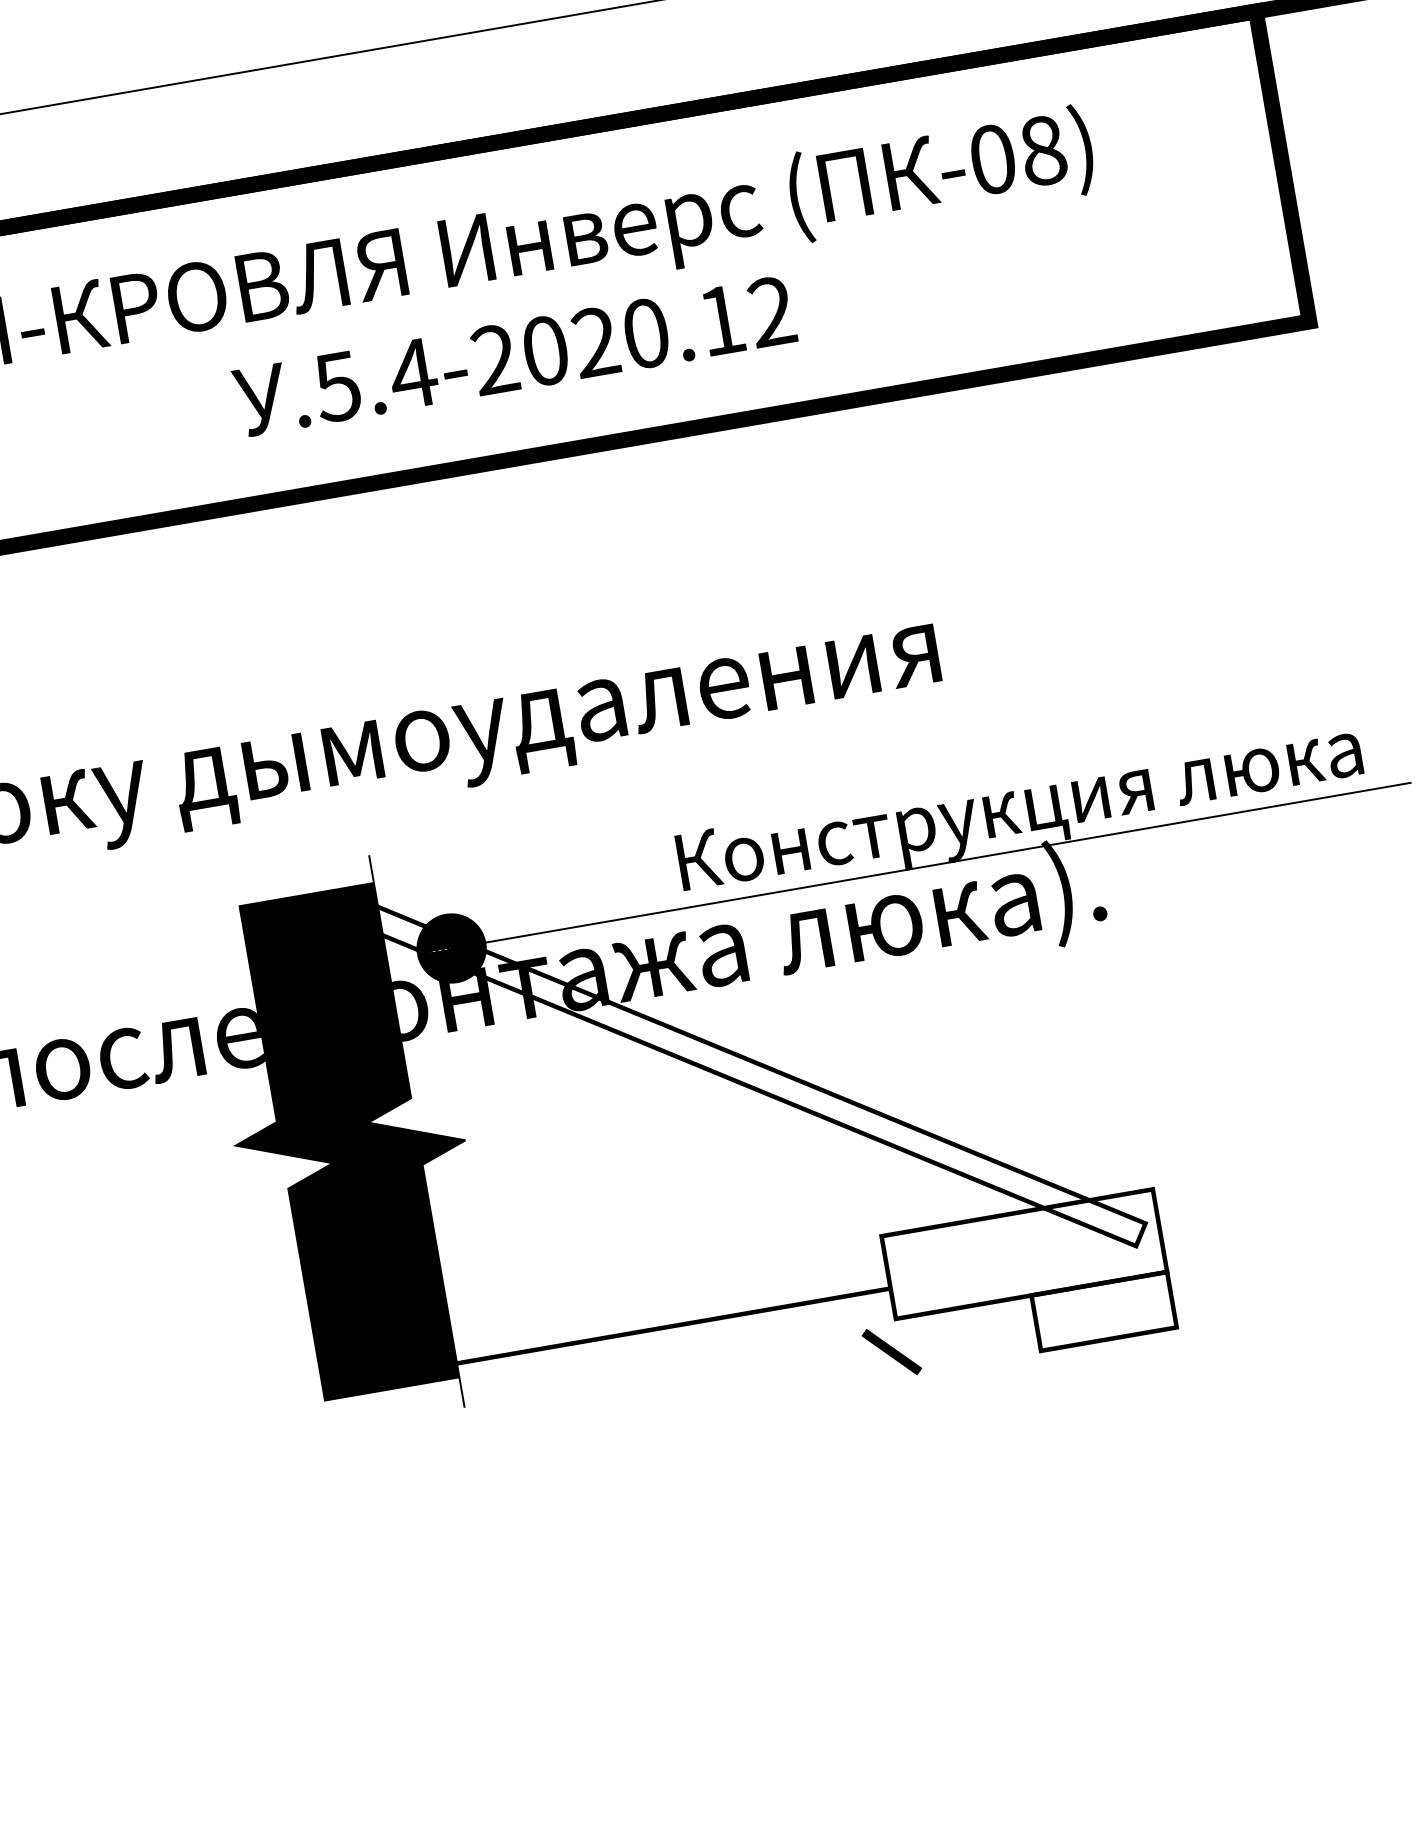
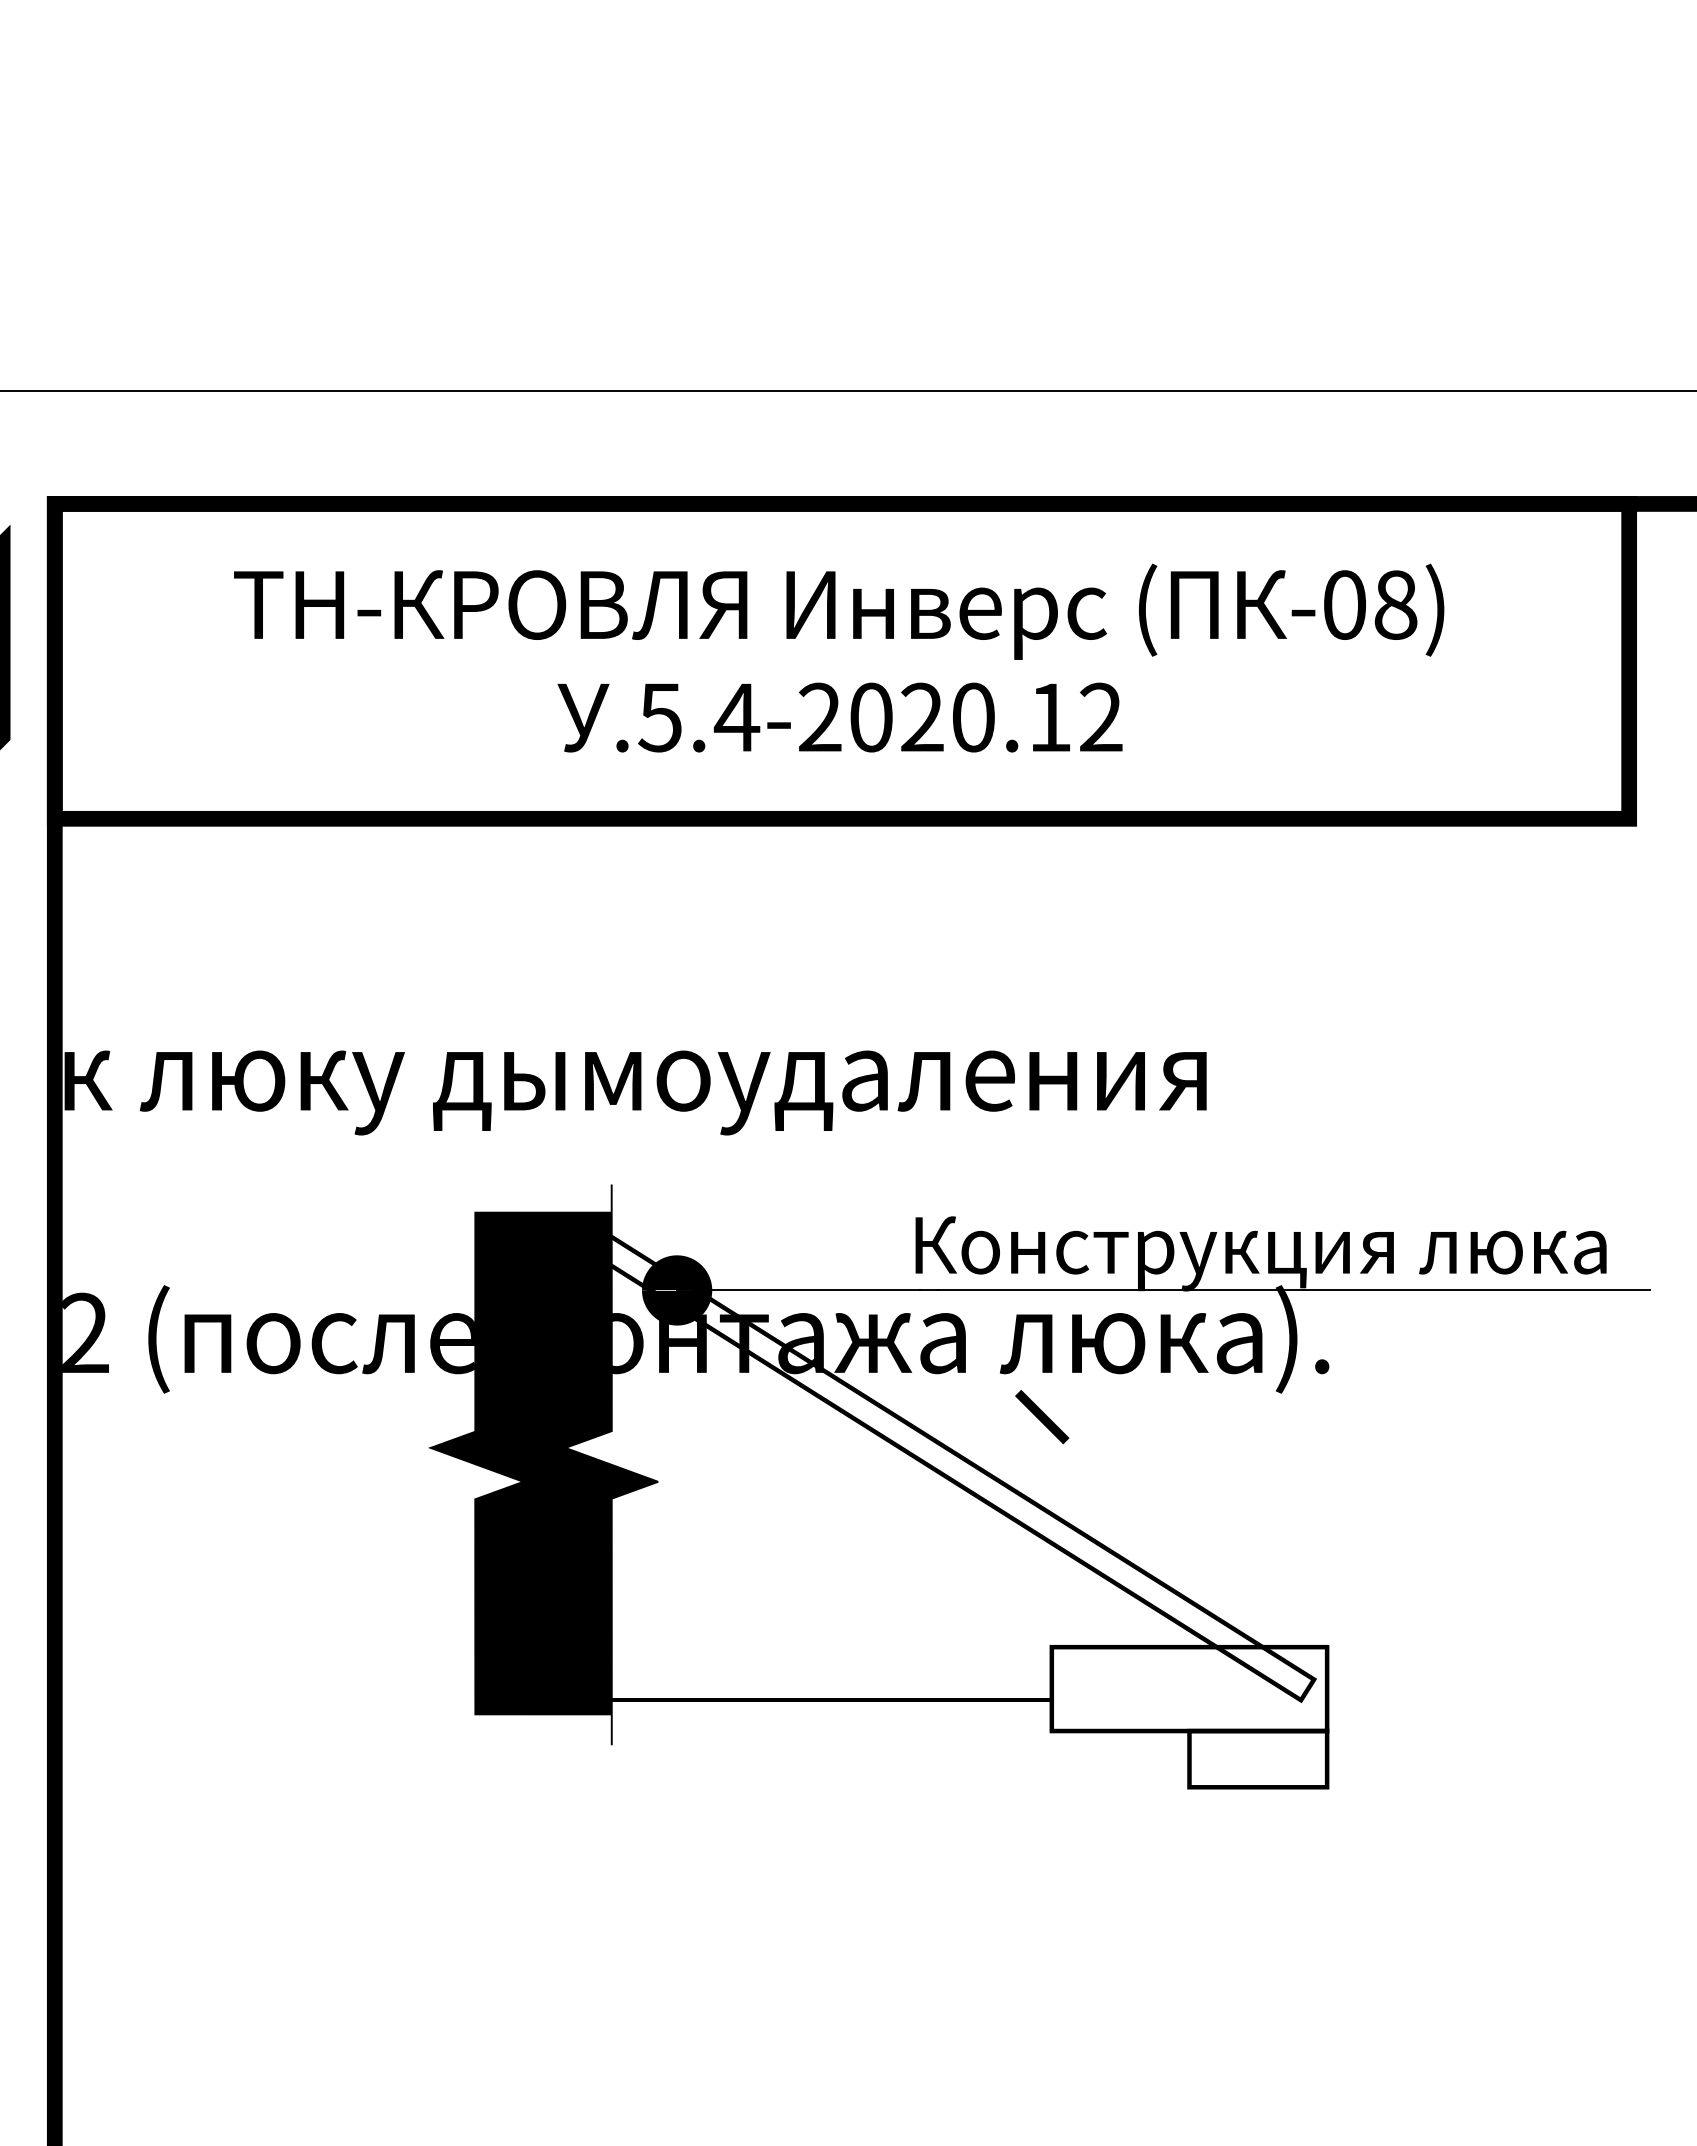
line: (892, 1352) -> (1042, 1417), moved

